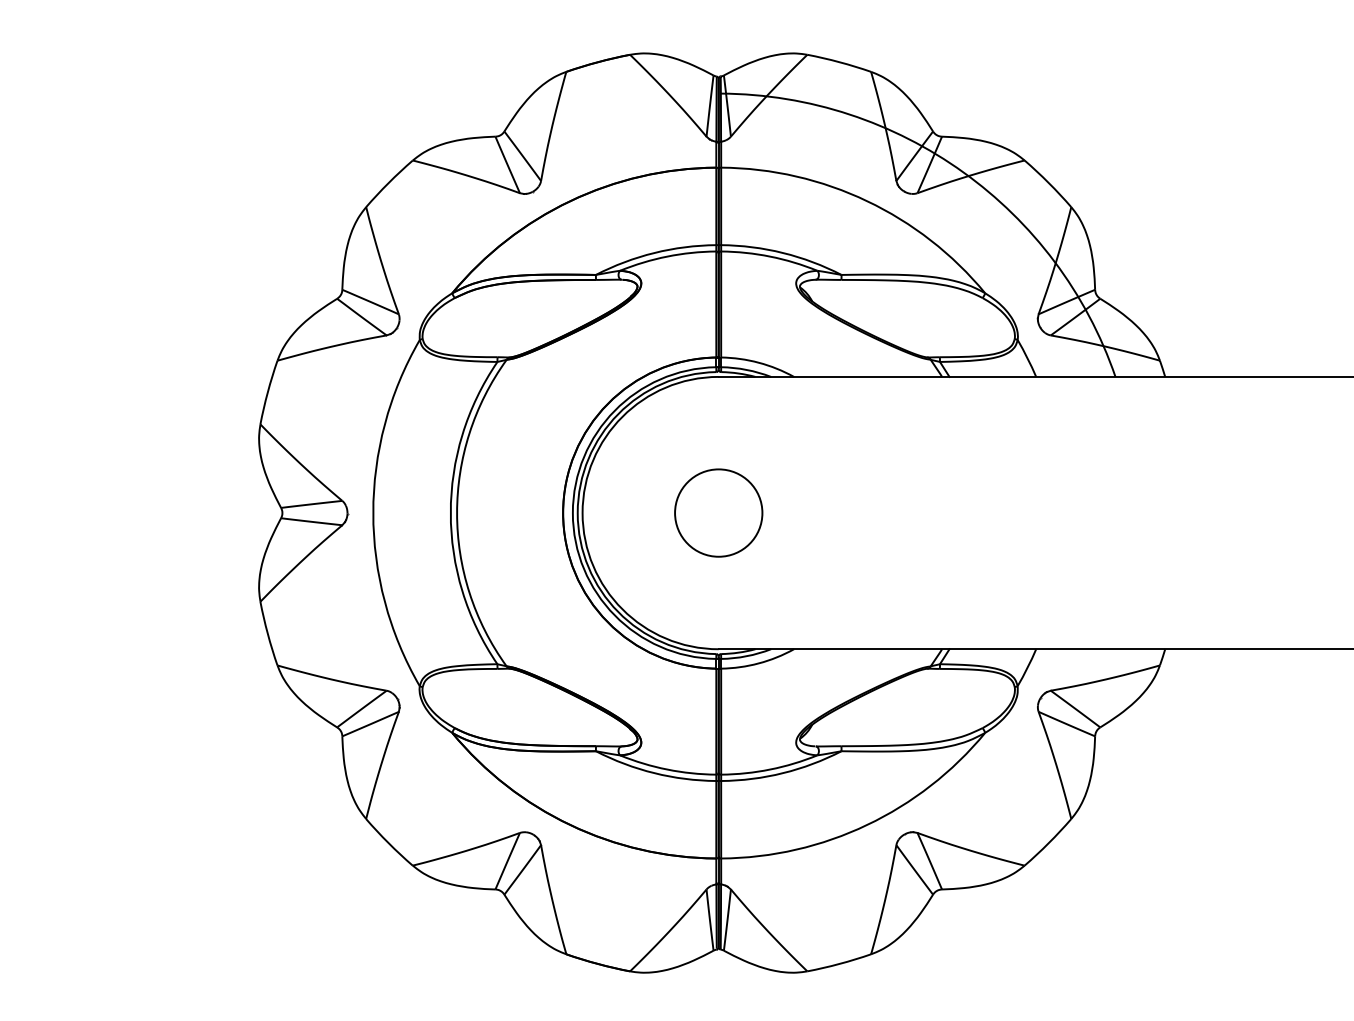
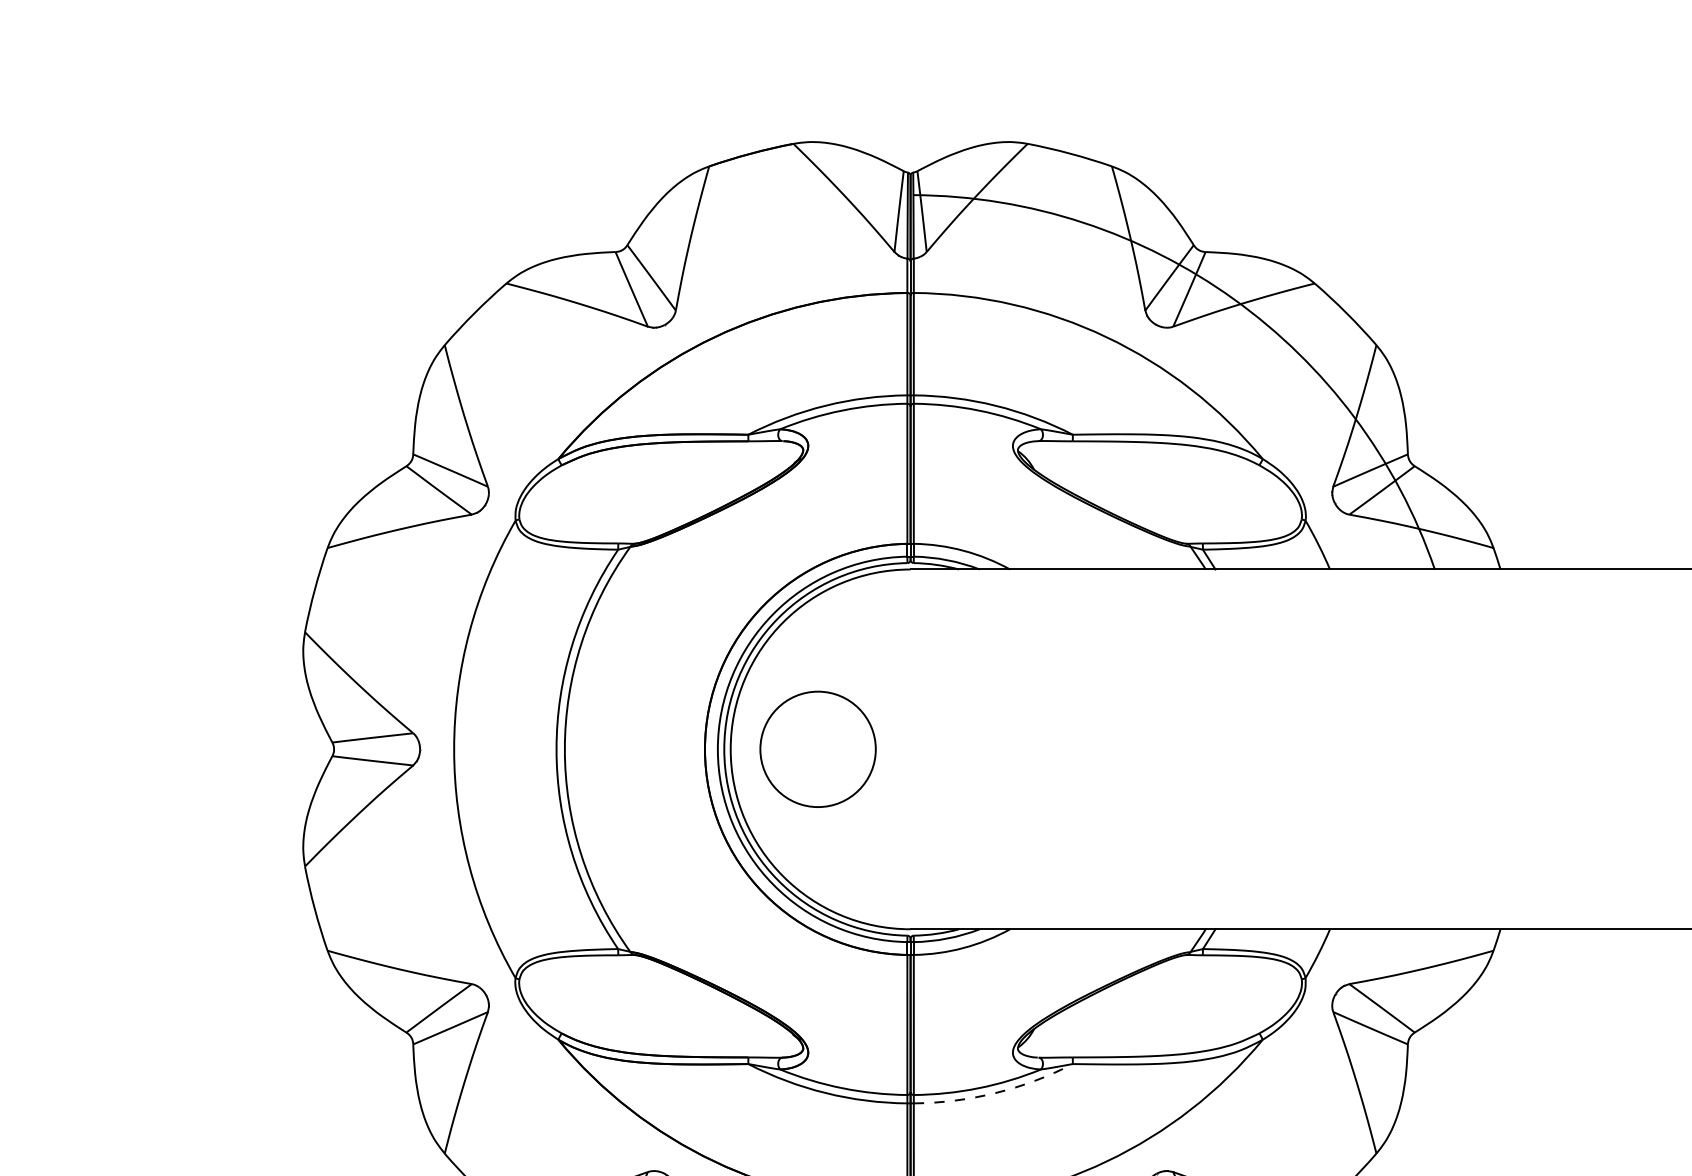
circle: (718, 512) -> (817, 748), moved
arc: (783, 773) -> (996, 1093), solid -> dashed

